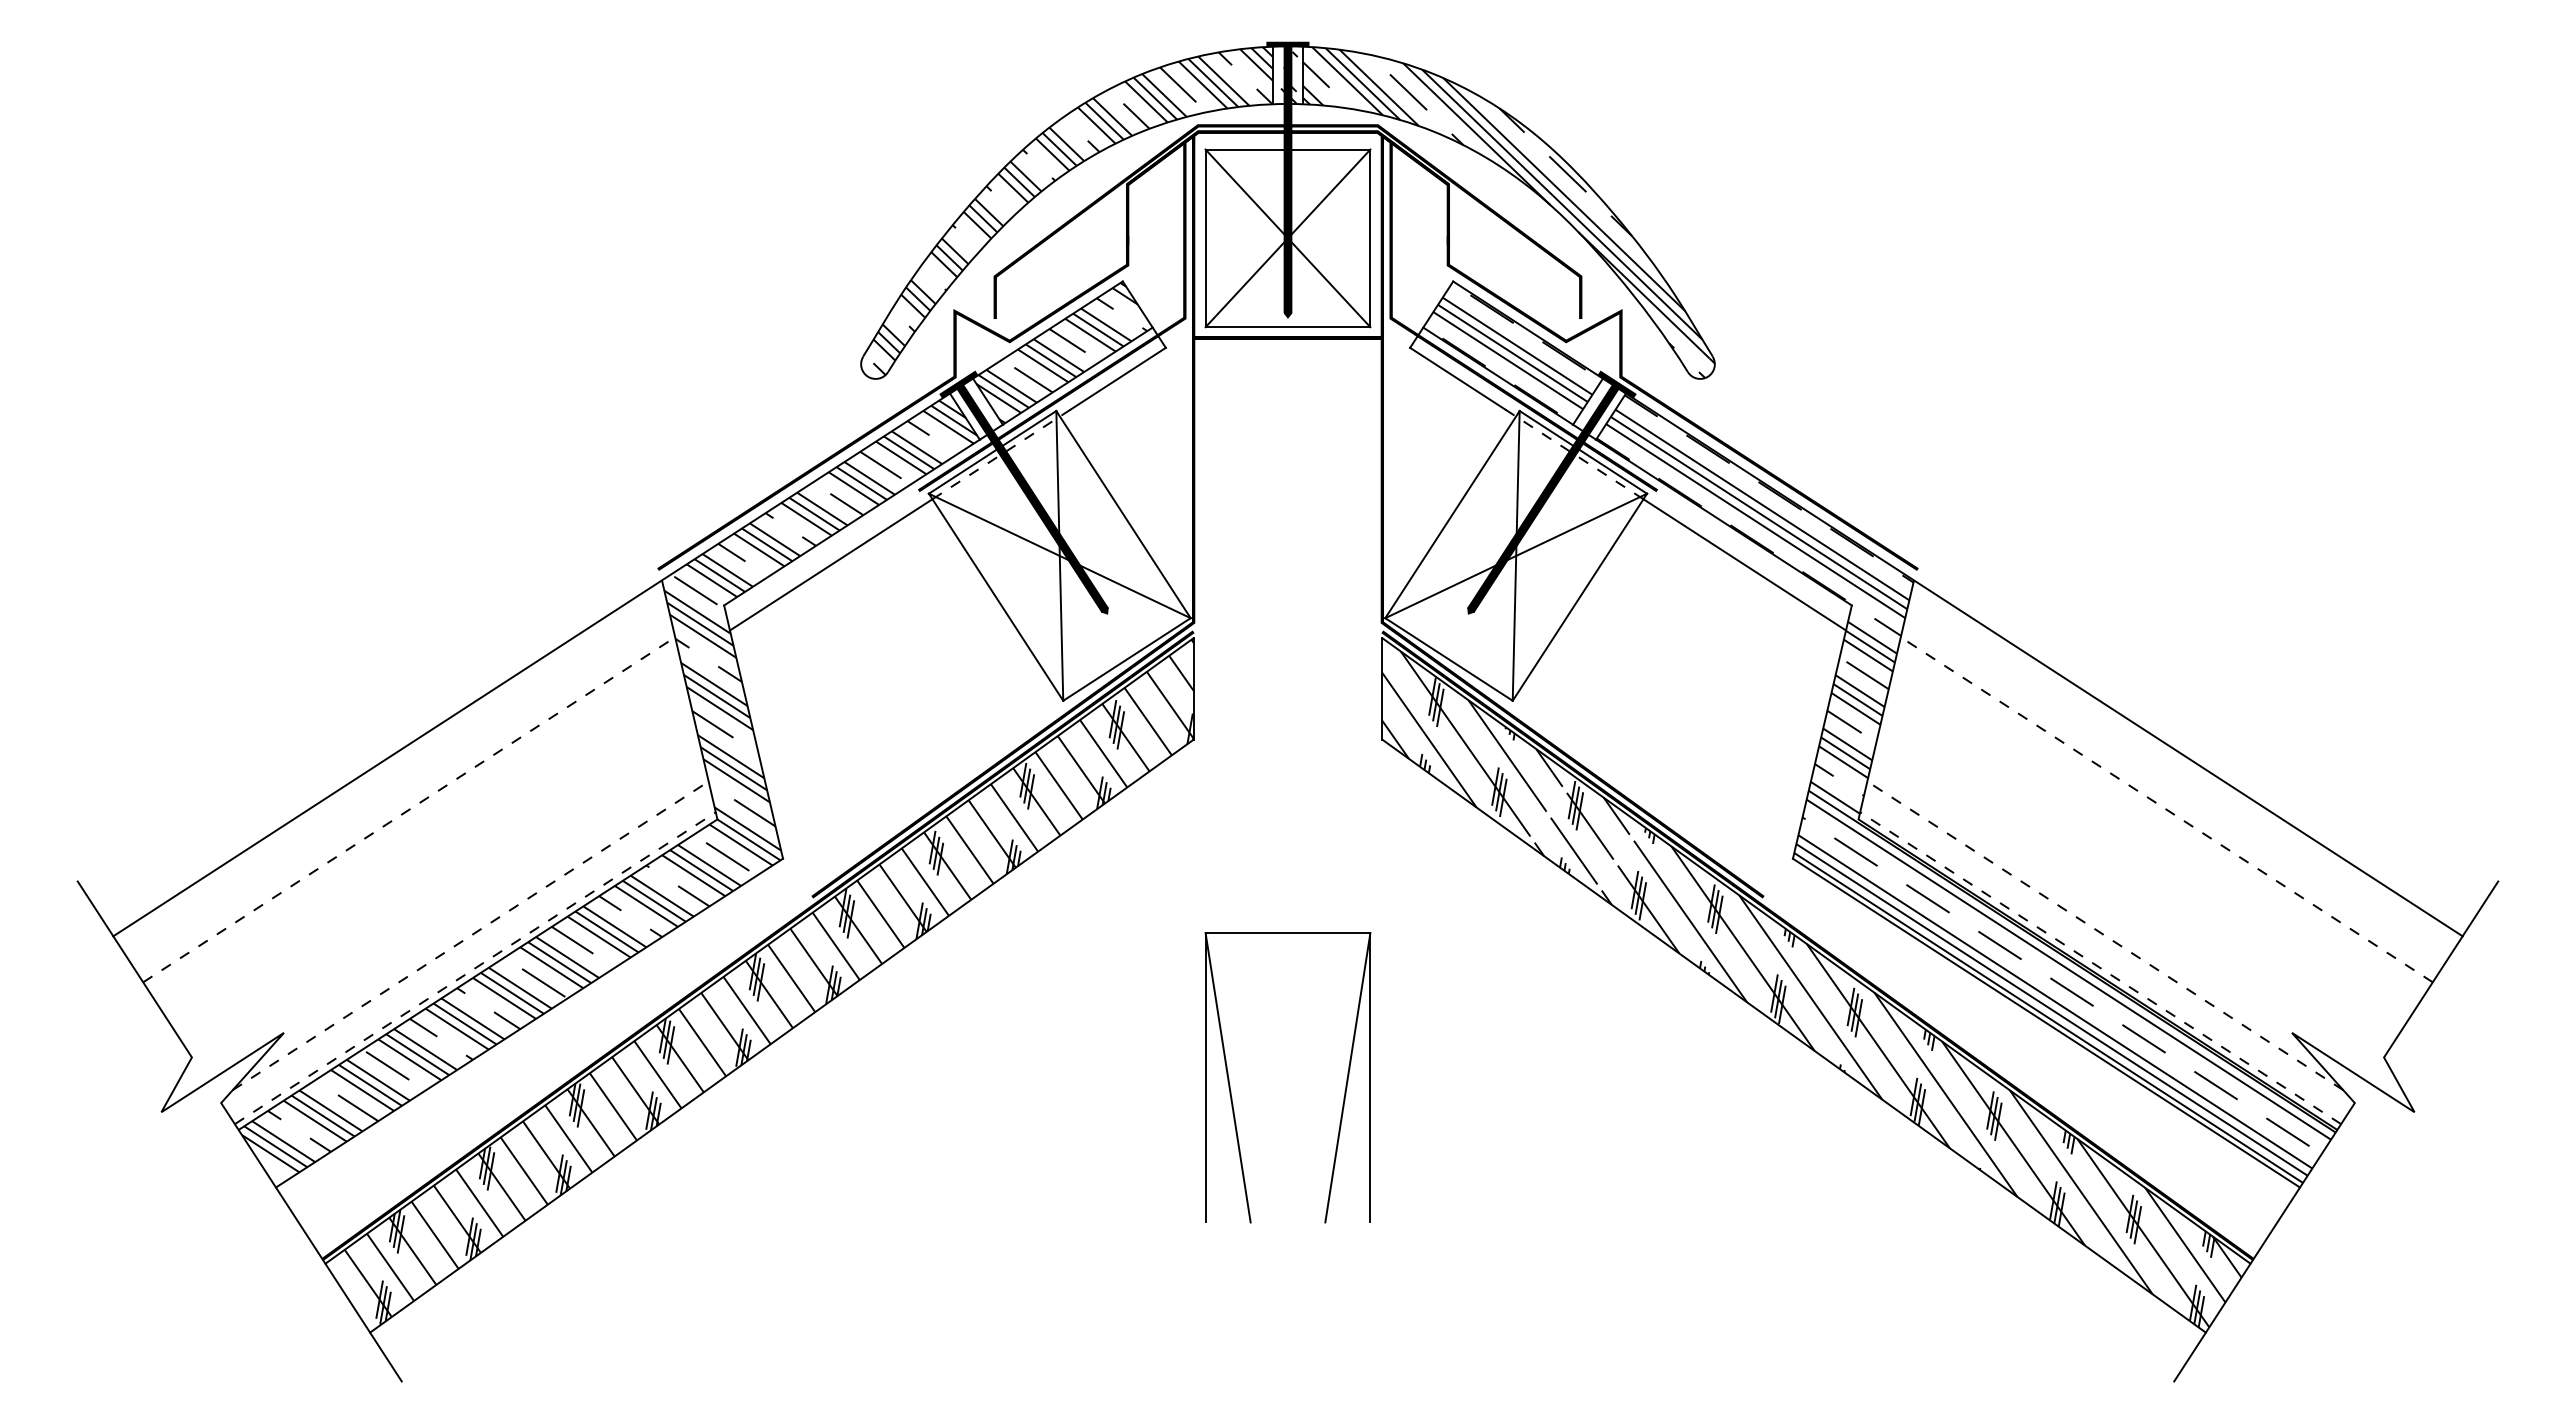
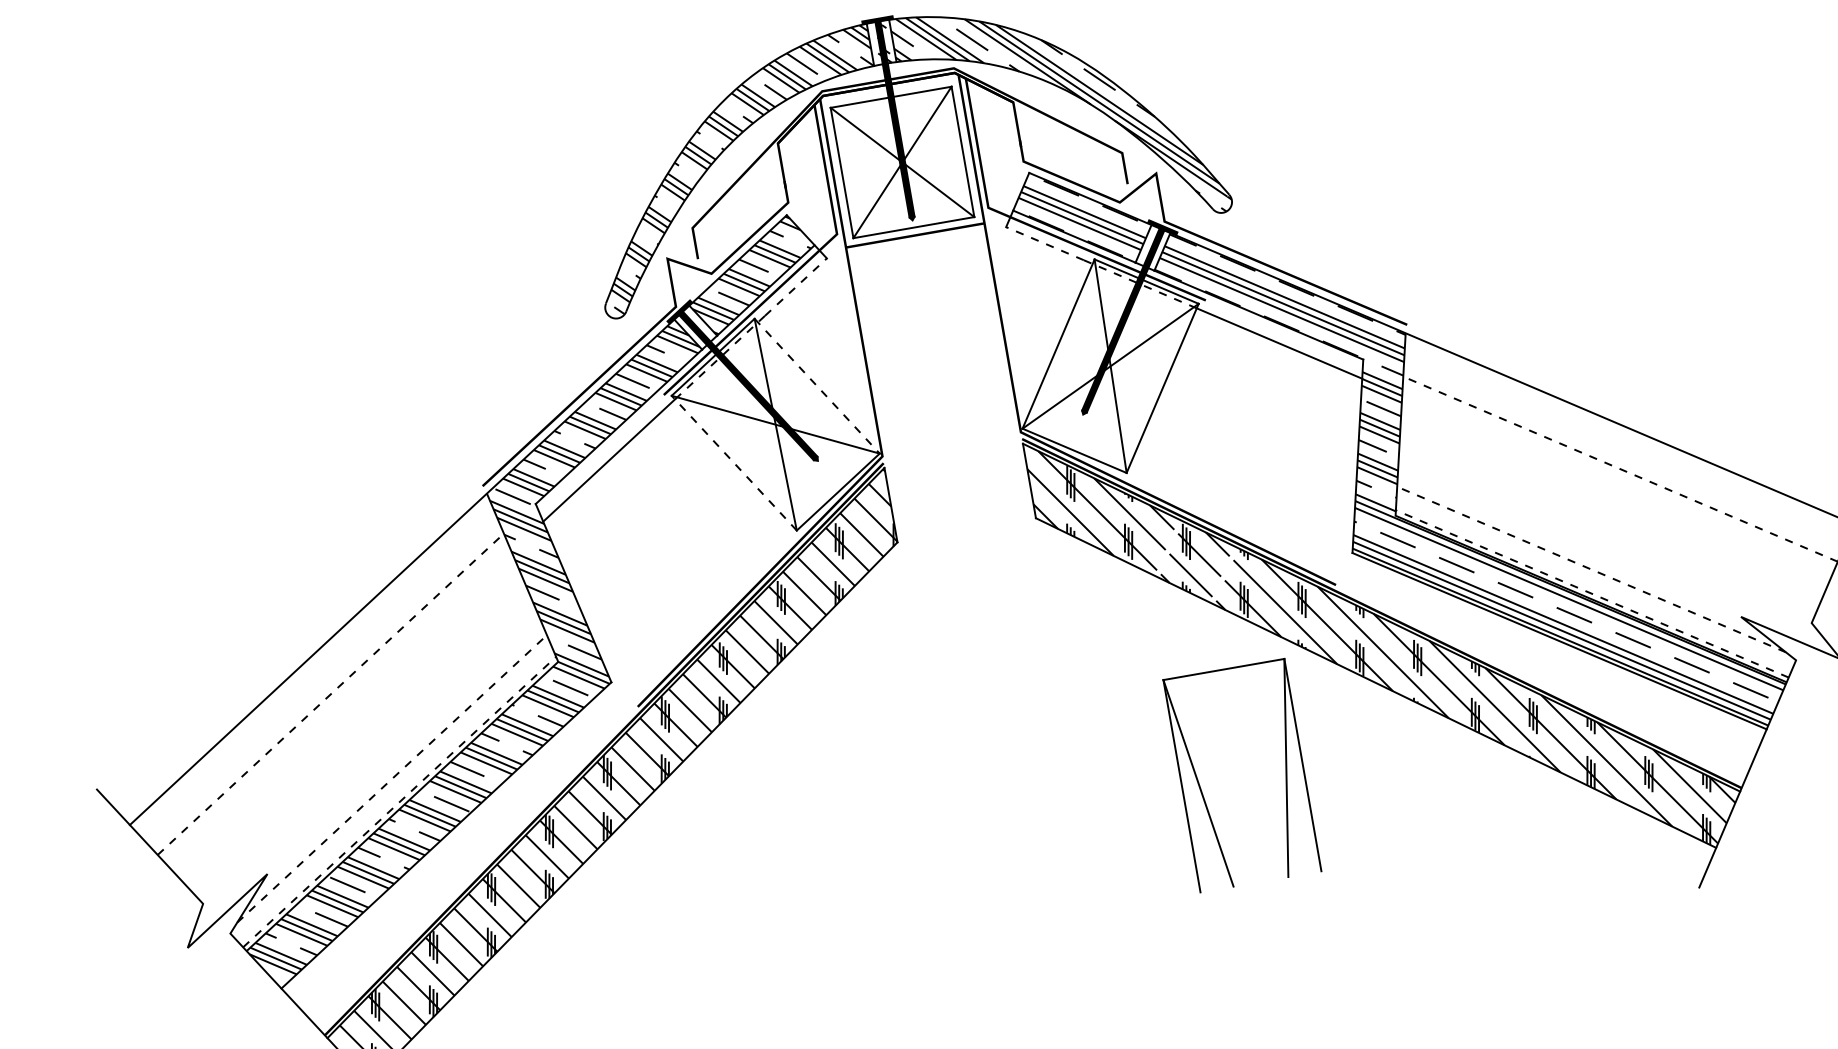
line: (1118, 378) -> (796, 286), solid -> dashed
line: (1457, 378) -> (1044, 243), solid -> dashed
line: (1123, 515) -> (817, 386), solid -> dashed
line: (995, 596) -> (733, 462), solid -> dashed
part: (1230, 1084) -> (1201, 787), moved

